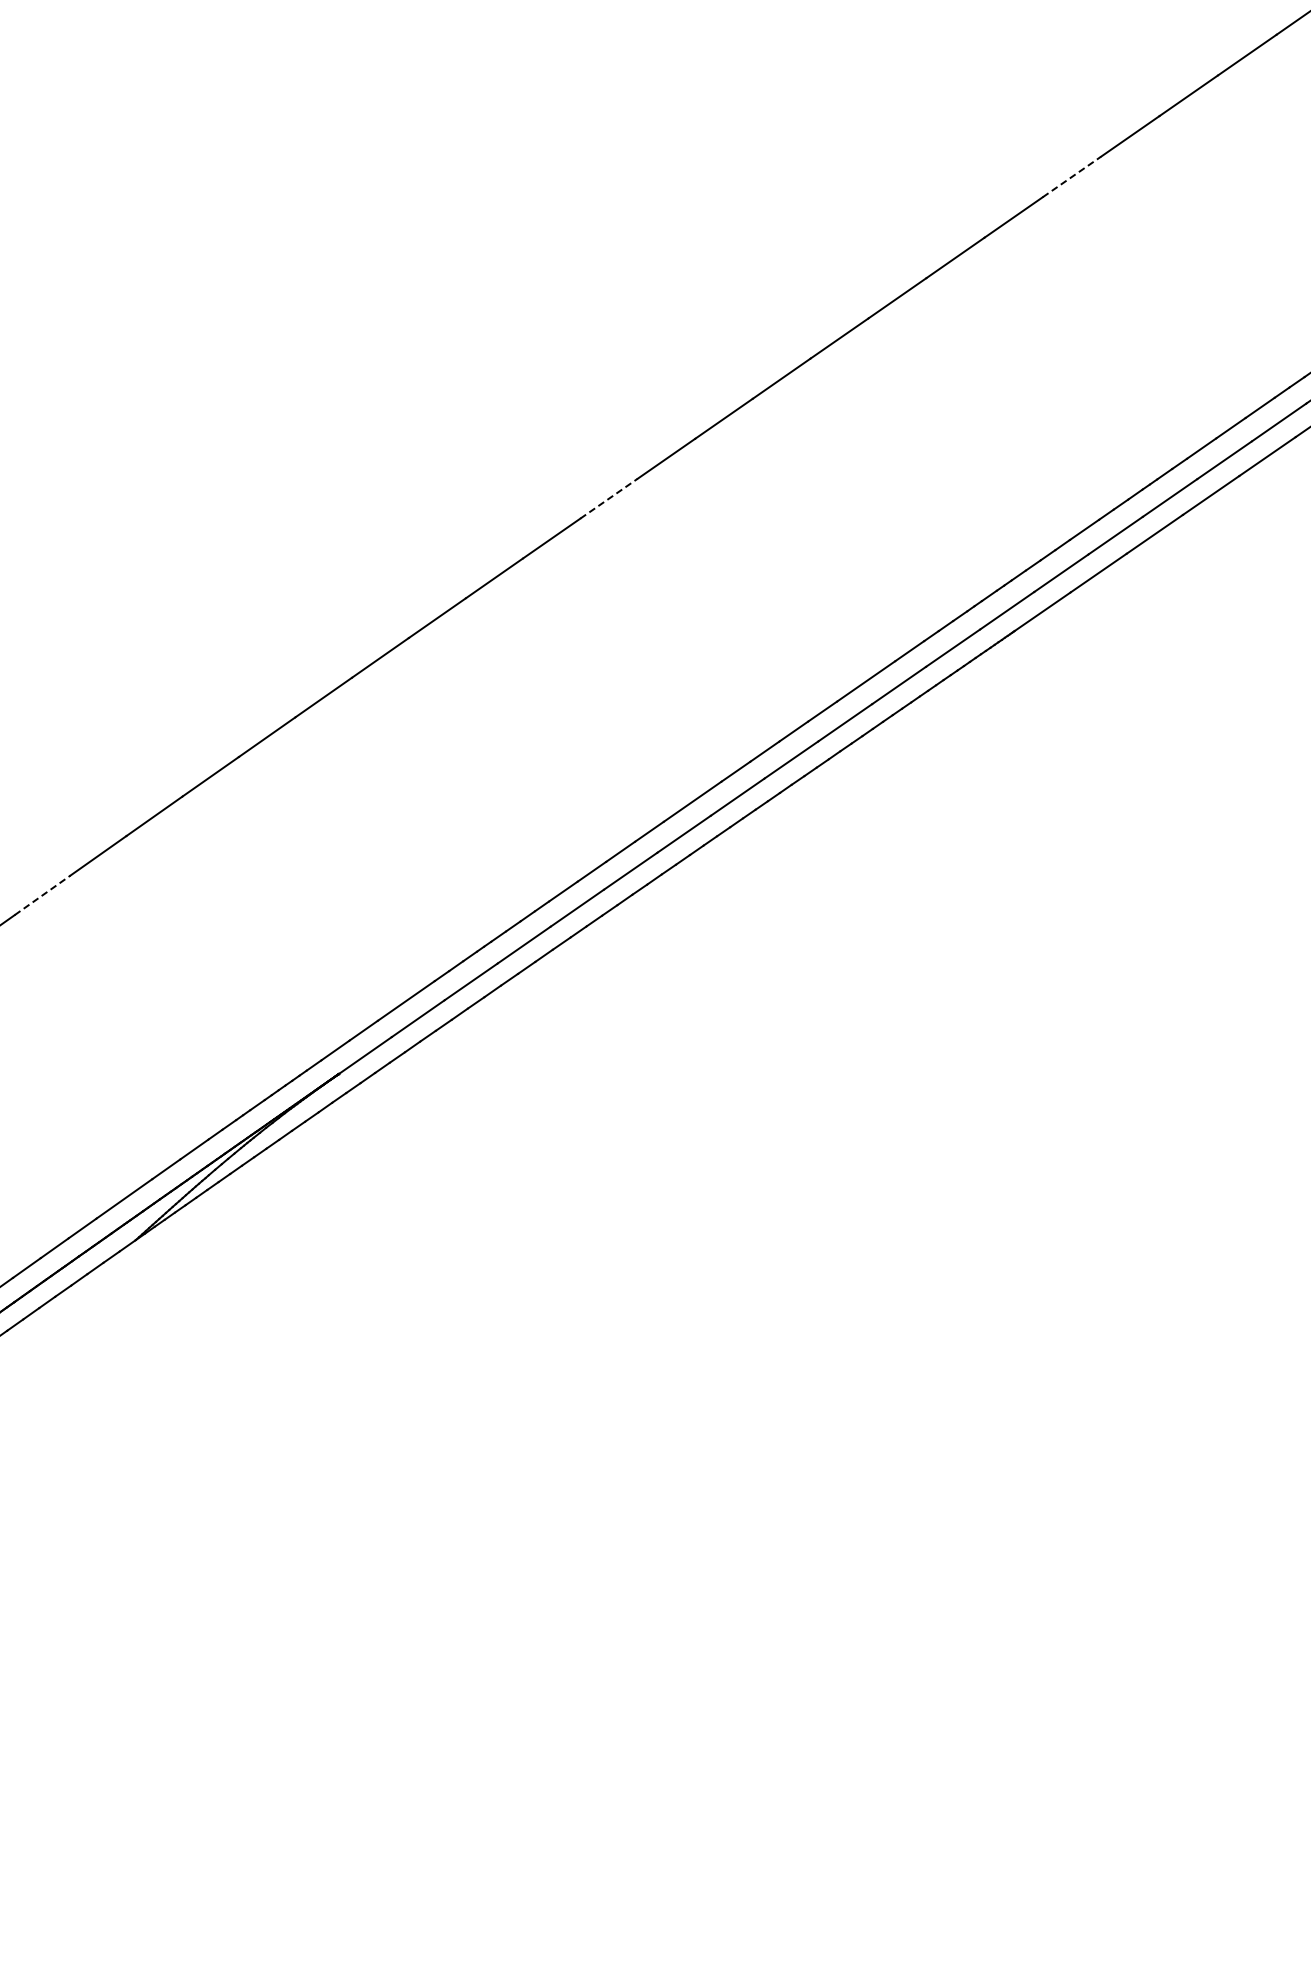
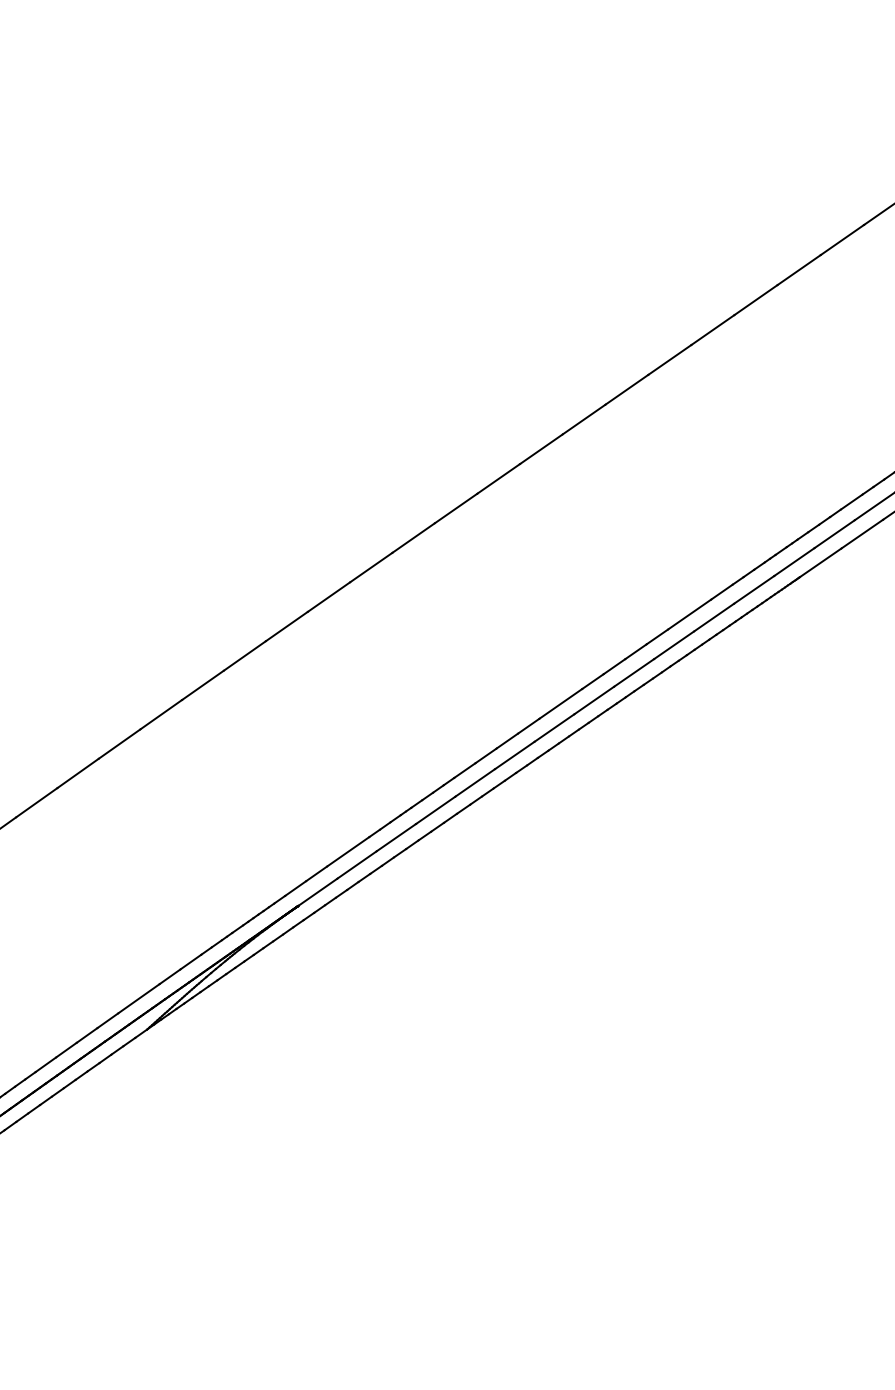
line: (1071, 176) -> (842, 239), dashed -> solid
line: (609, 498) -> (499, 478), dashed -> solid
line: (43, 895) -> (78, 773), dashed -> solid

